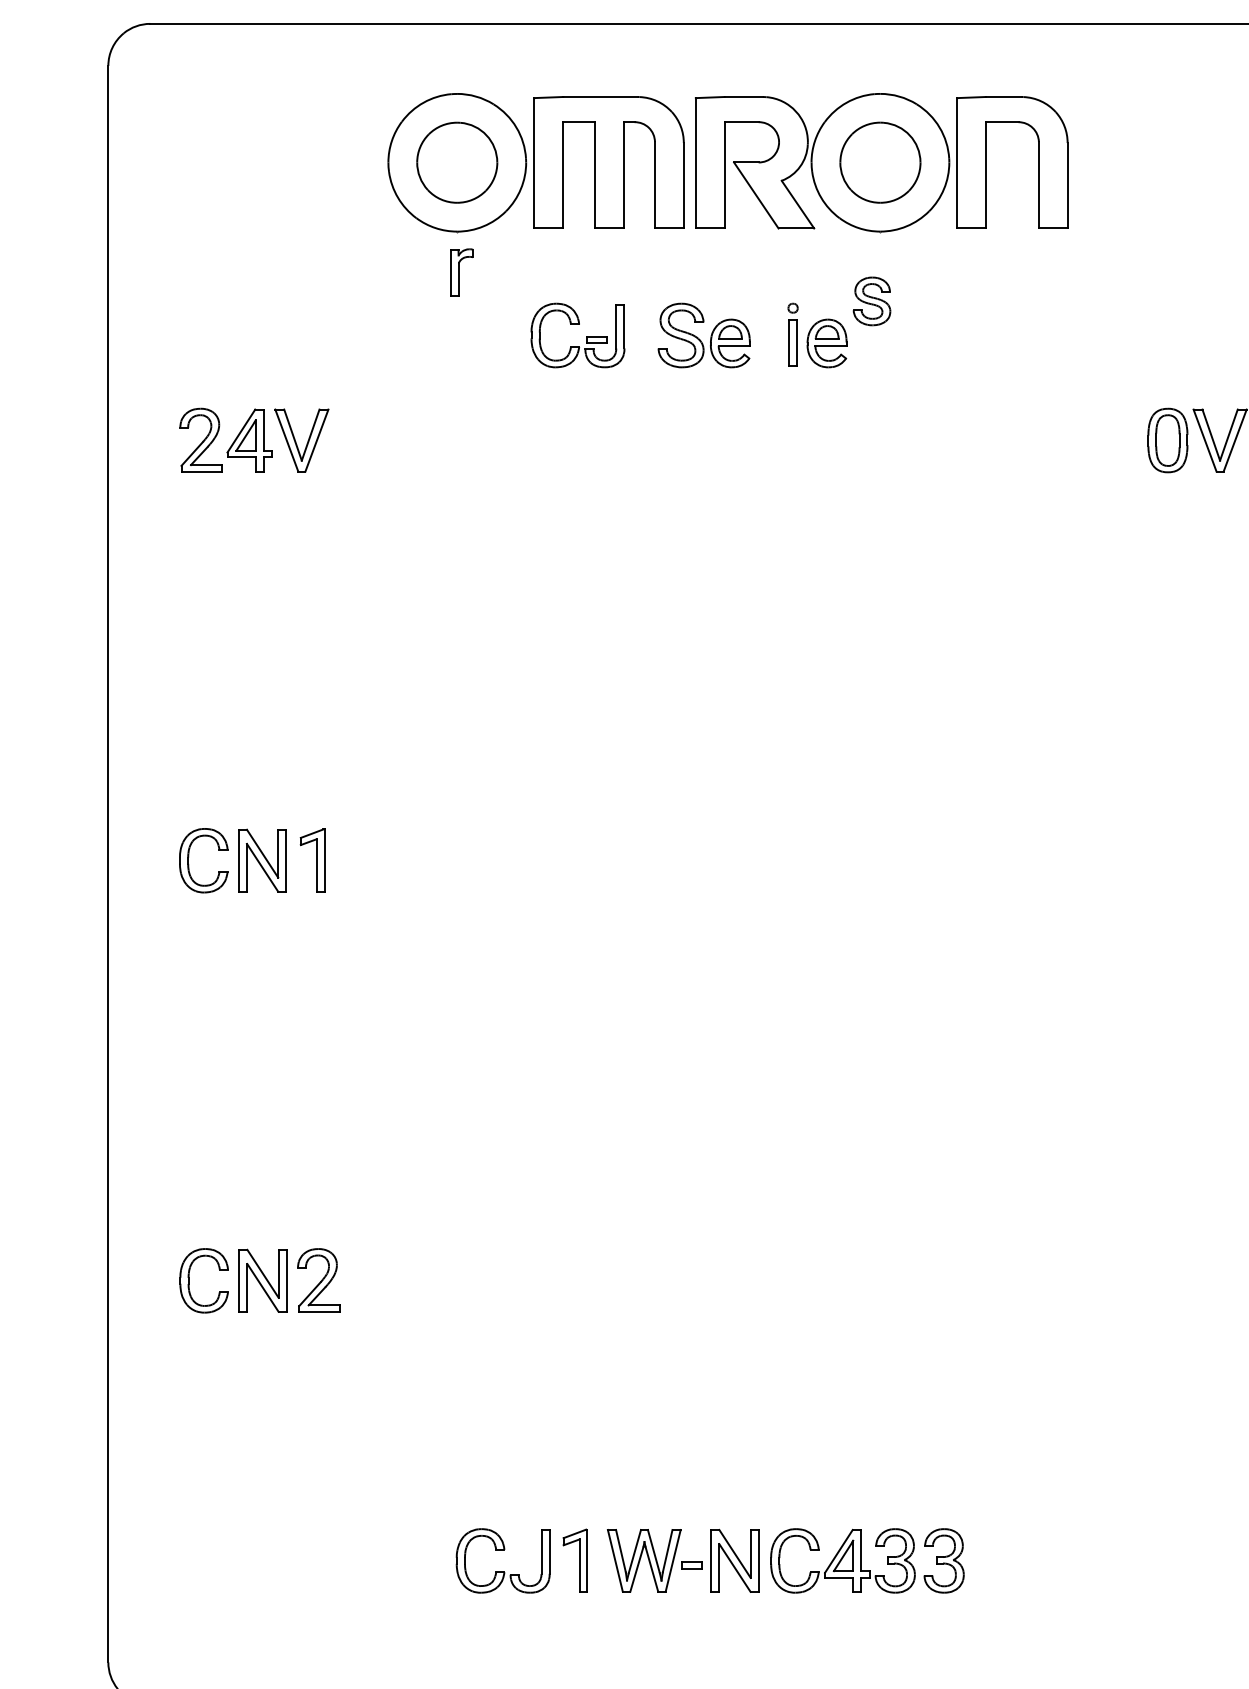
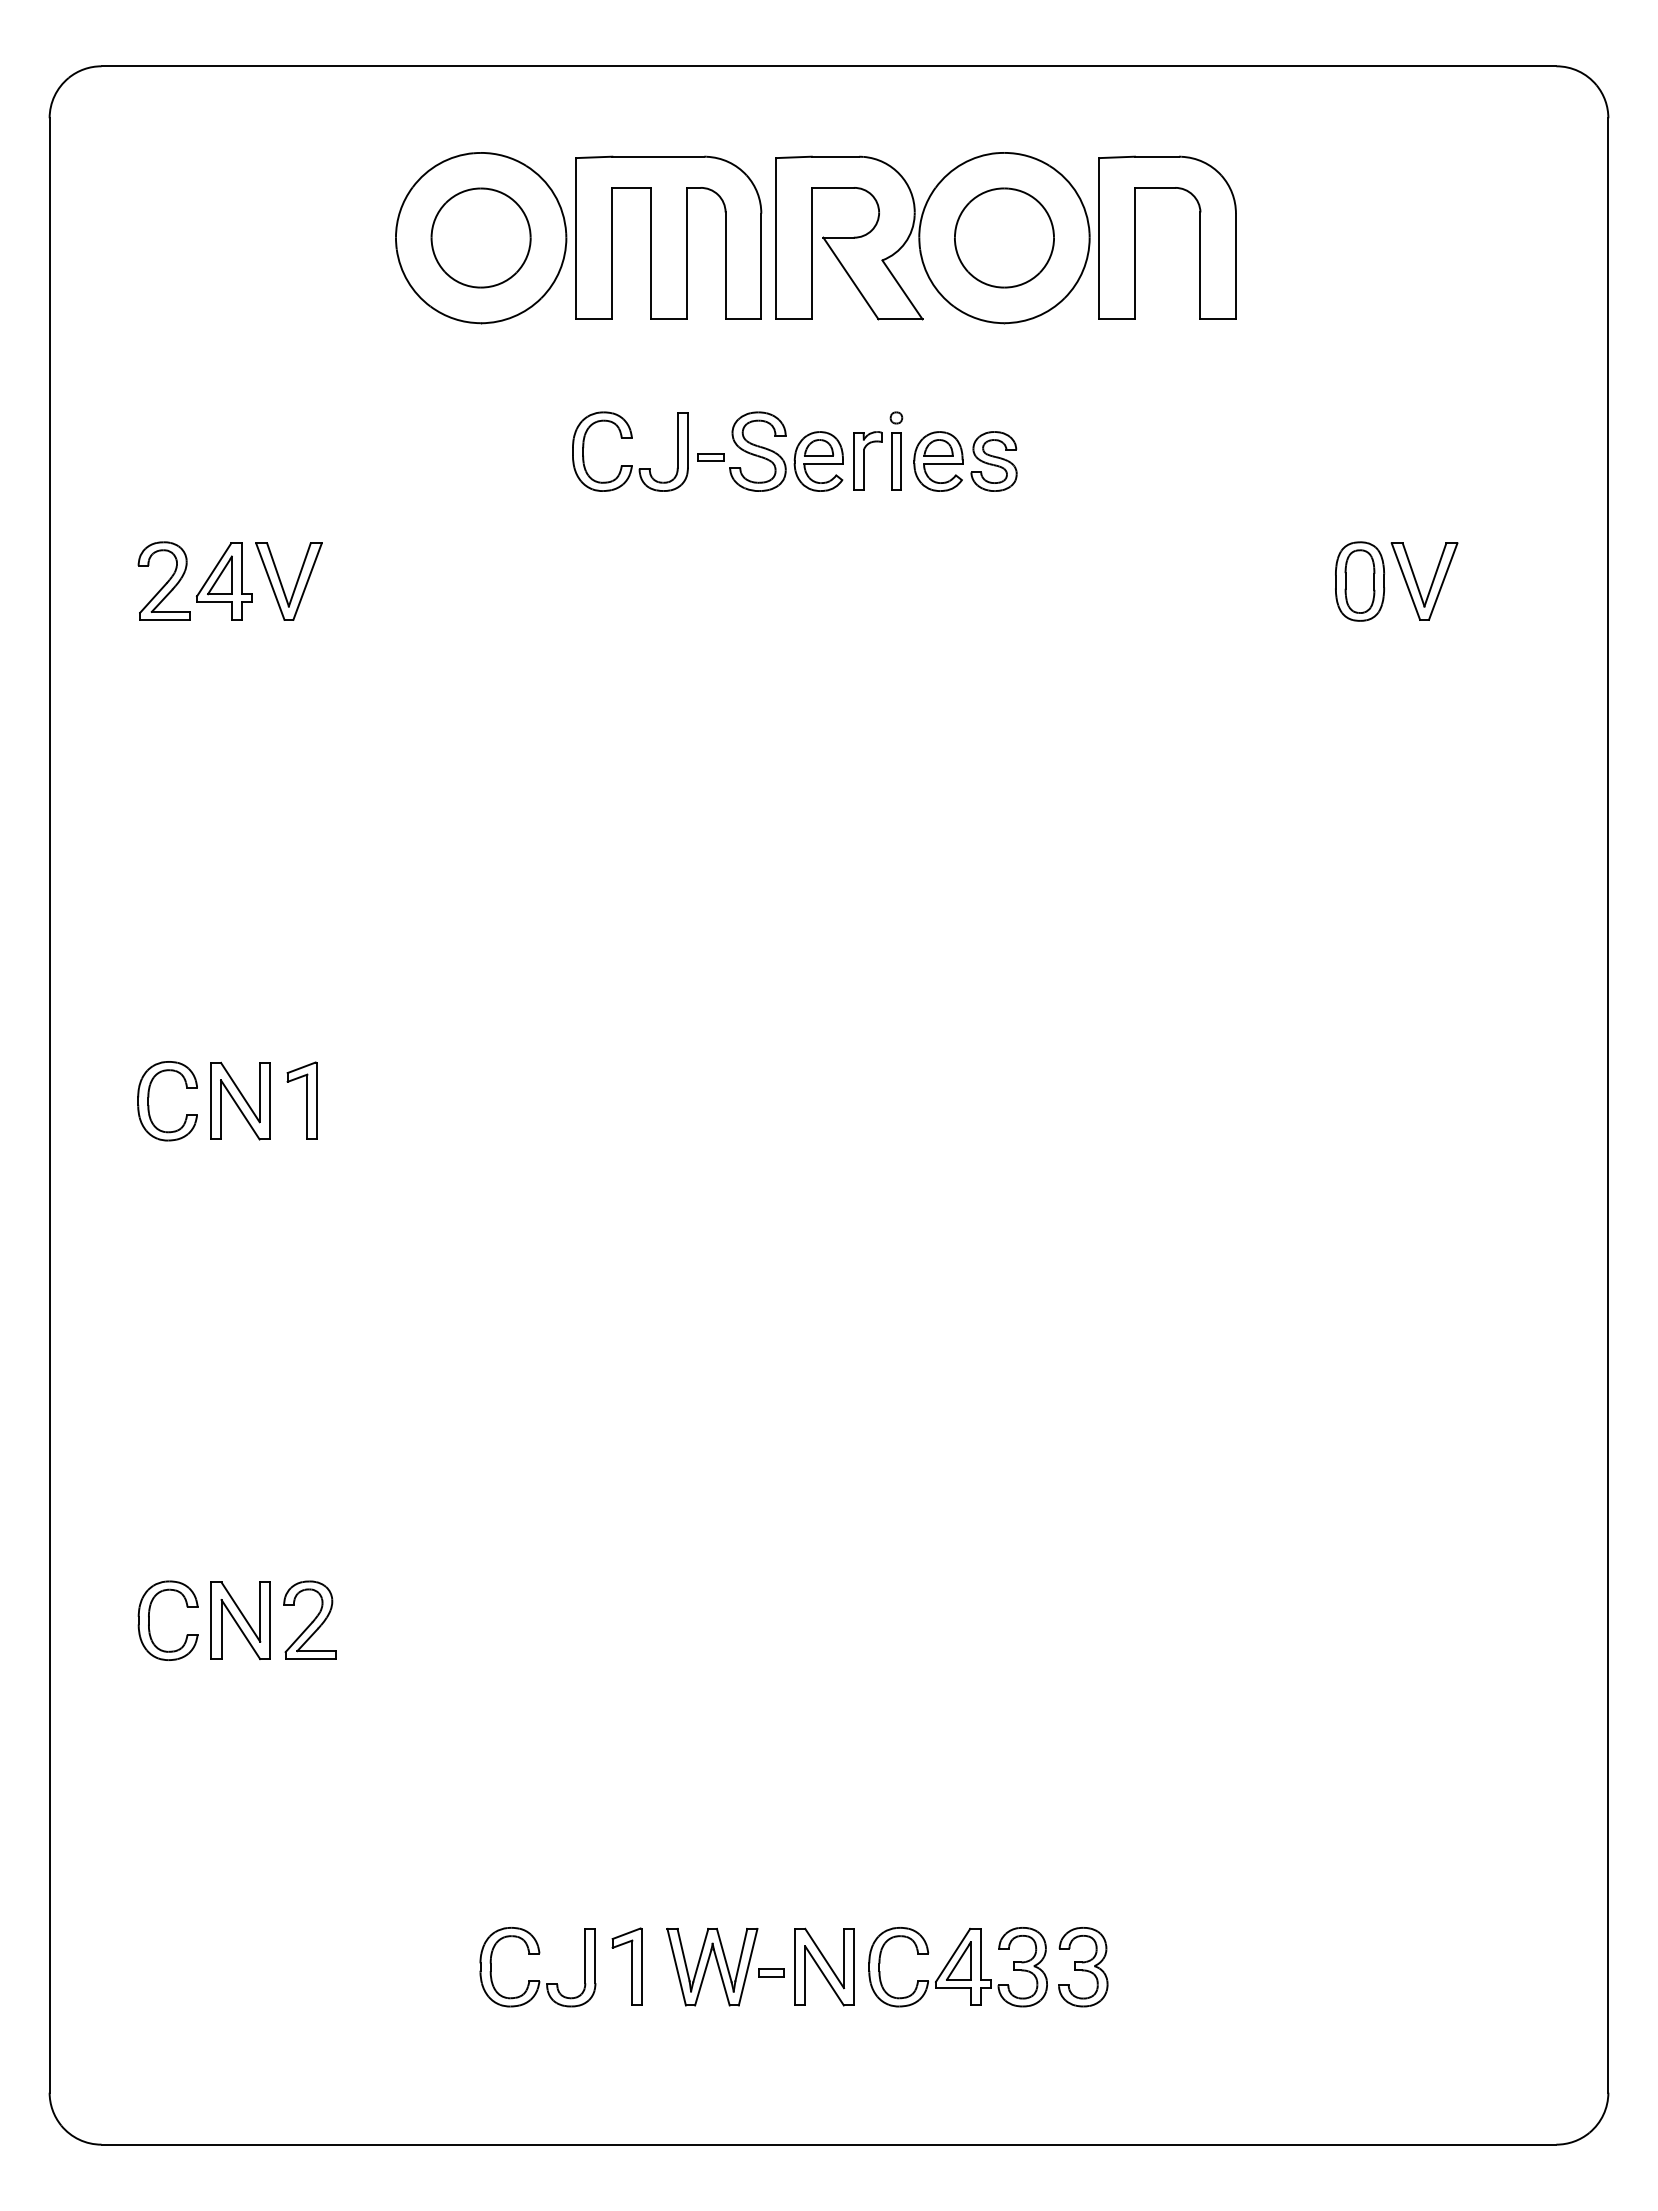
part: (461, 272) -> (867, 460), moved
part: (871, 301) -> (993, 461), moved
part: (596, 340) -> (710, 457), moved

